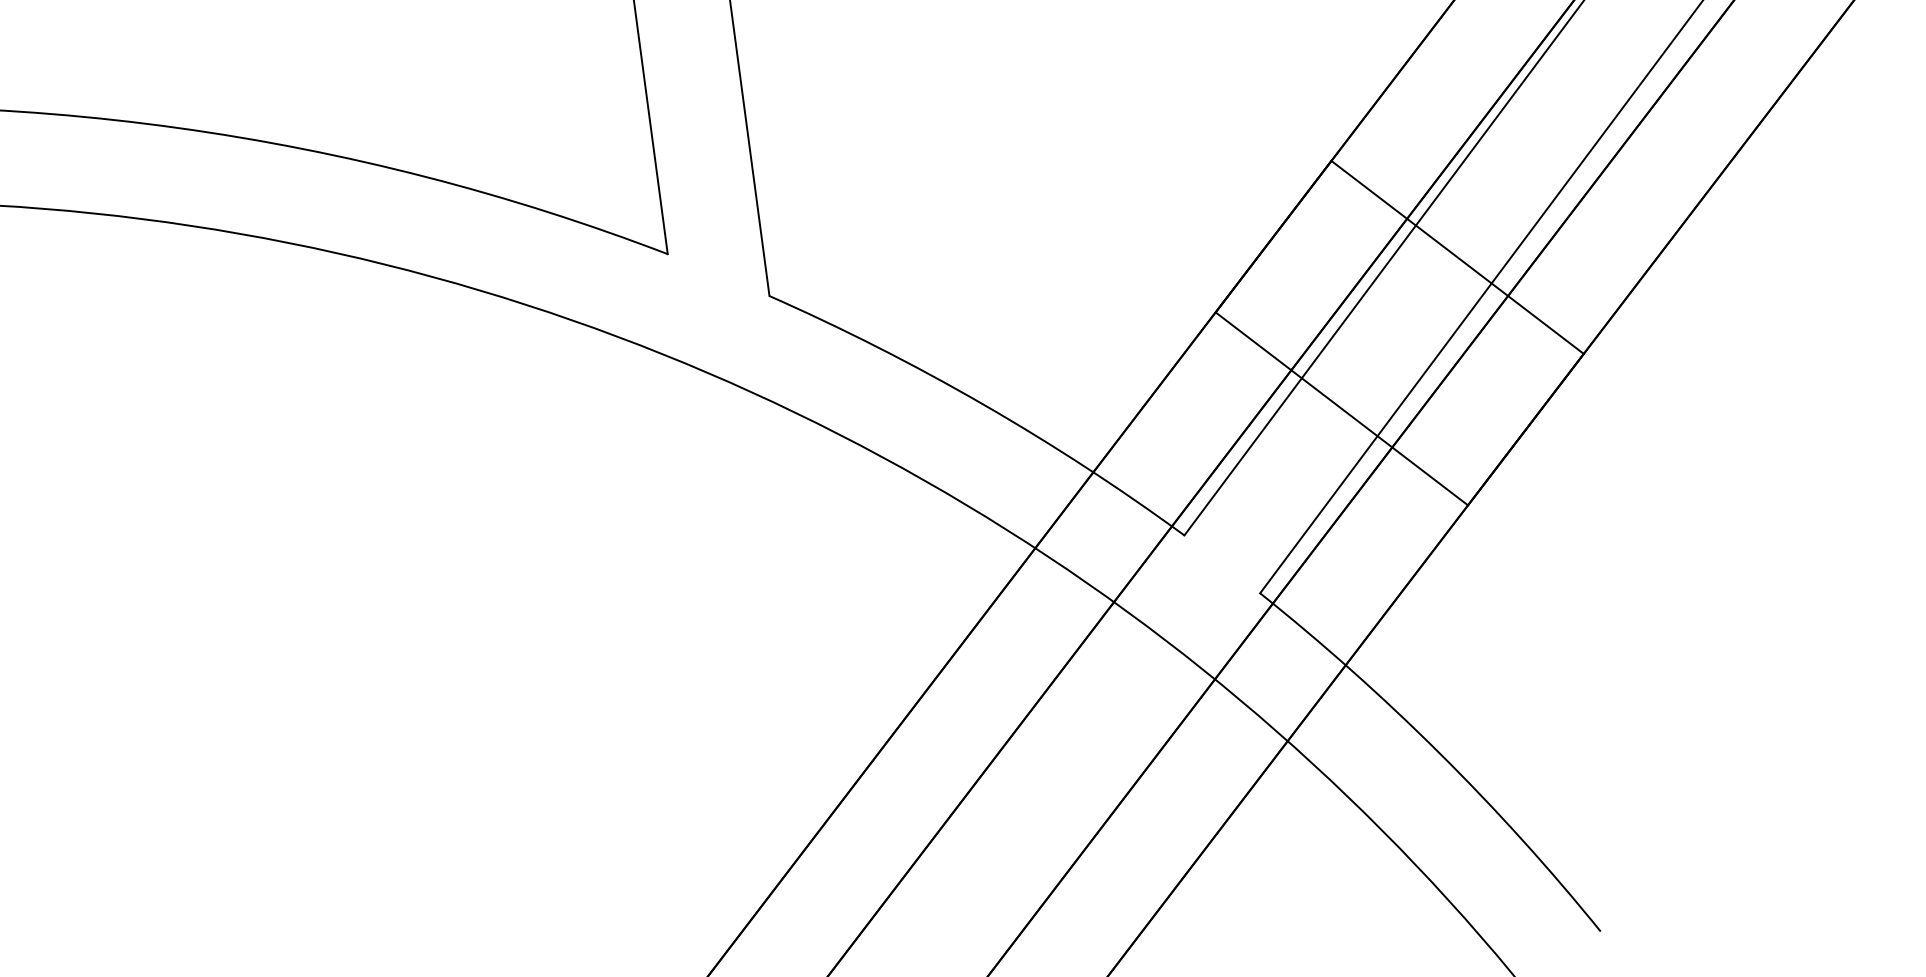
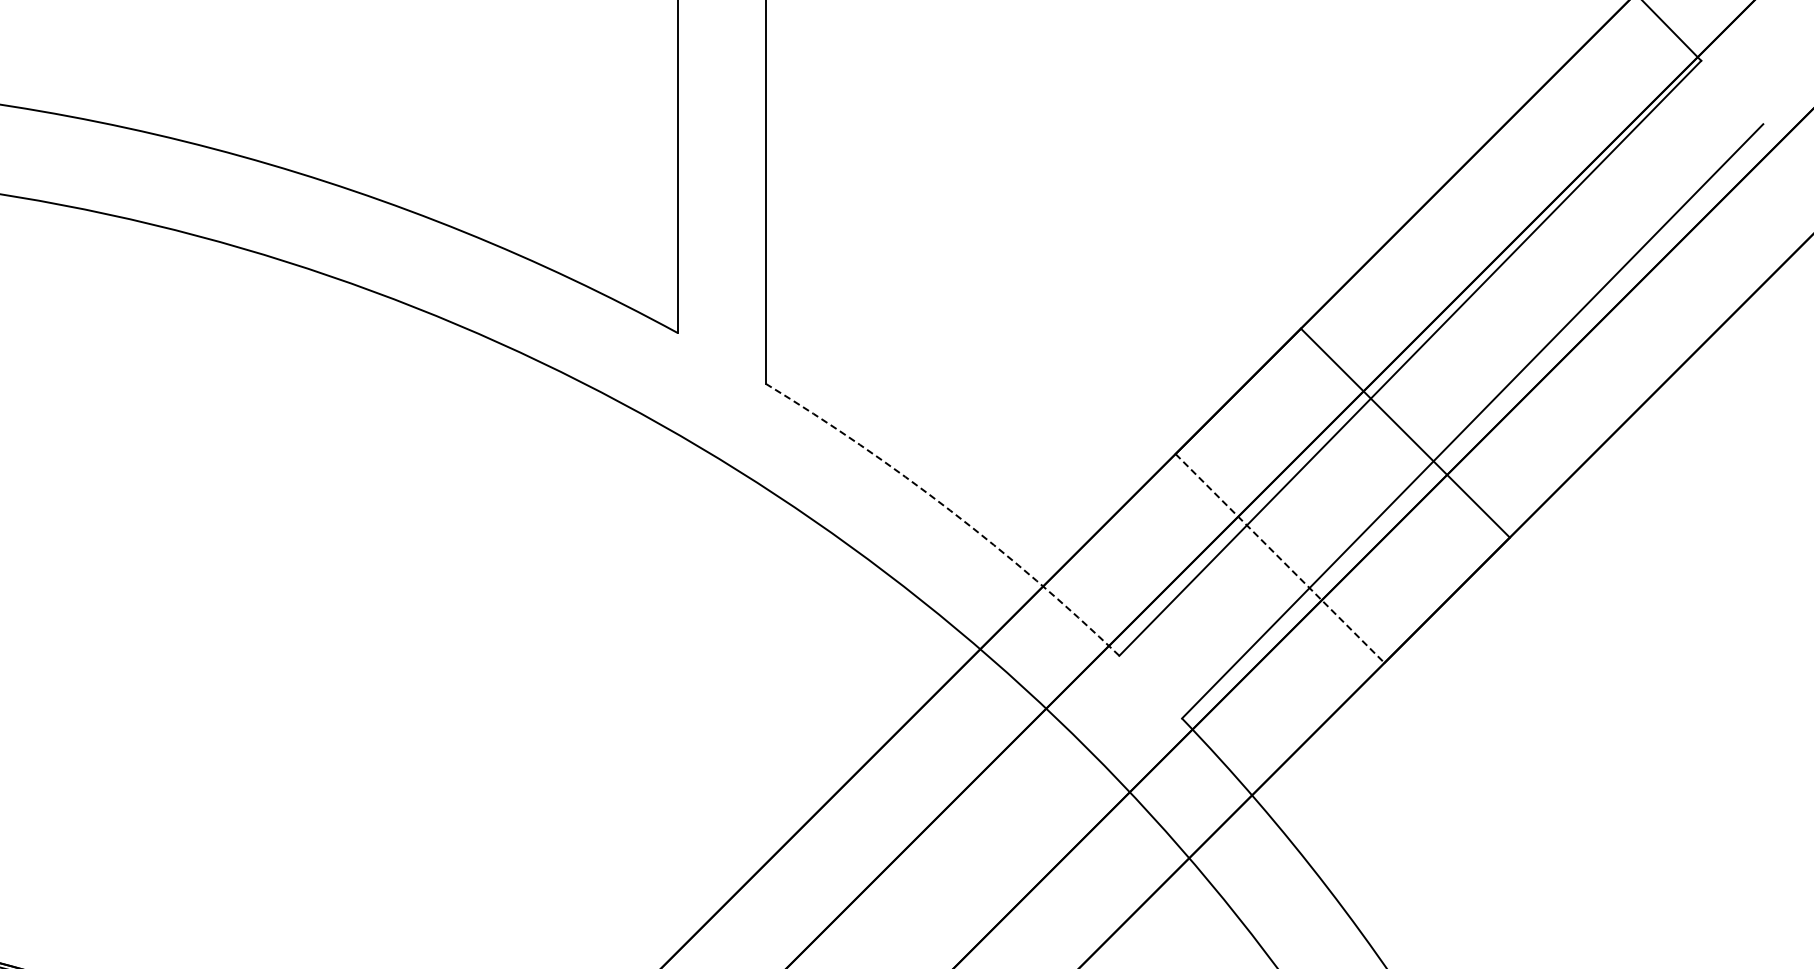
arc: (983, 404) -> (950, 510), solid -> dashed
line: (1342, 408) -> (1280, 558), solid -> dashed

